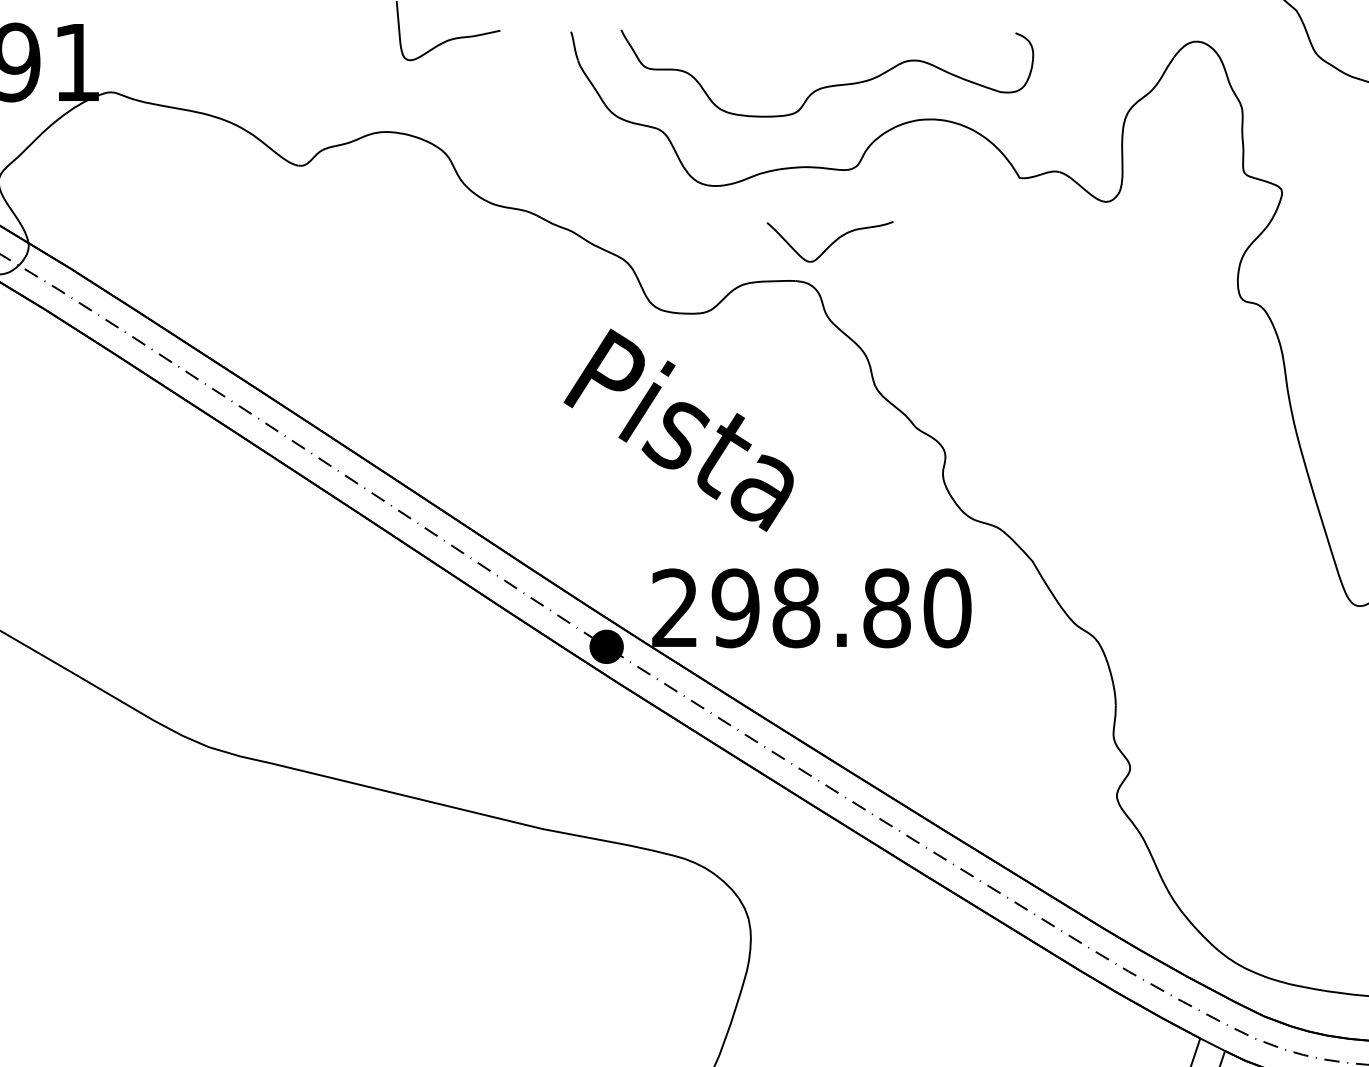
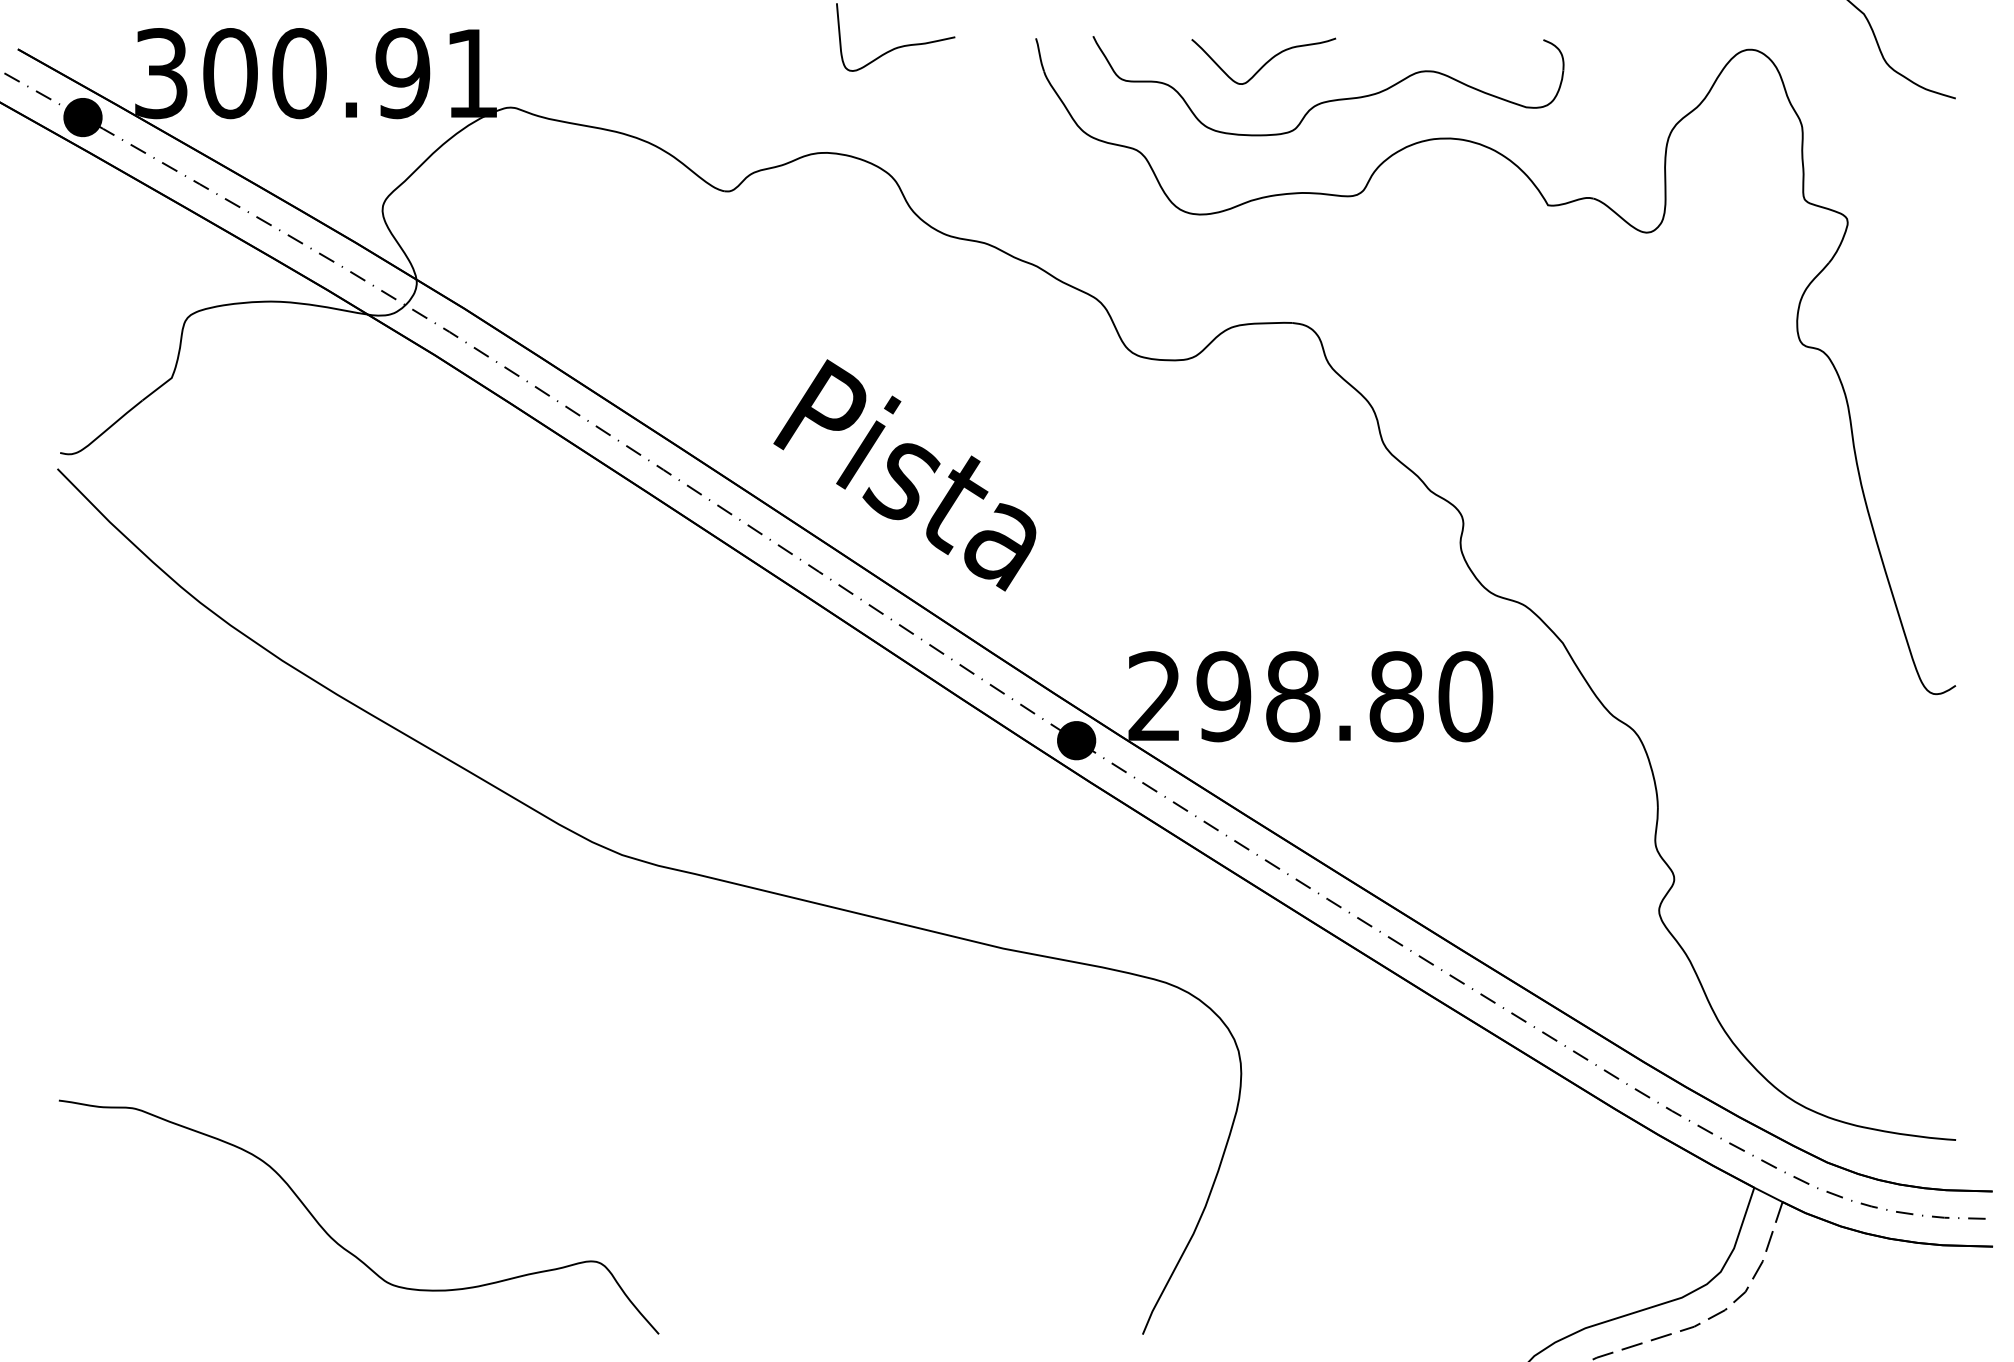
curve: (831, 242) -> (1265, 62), moved
text: (678, 430) -> (904, 475), moved

